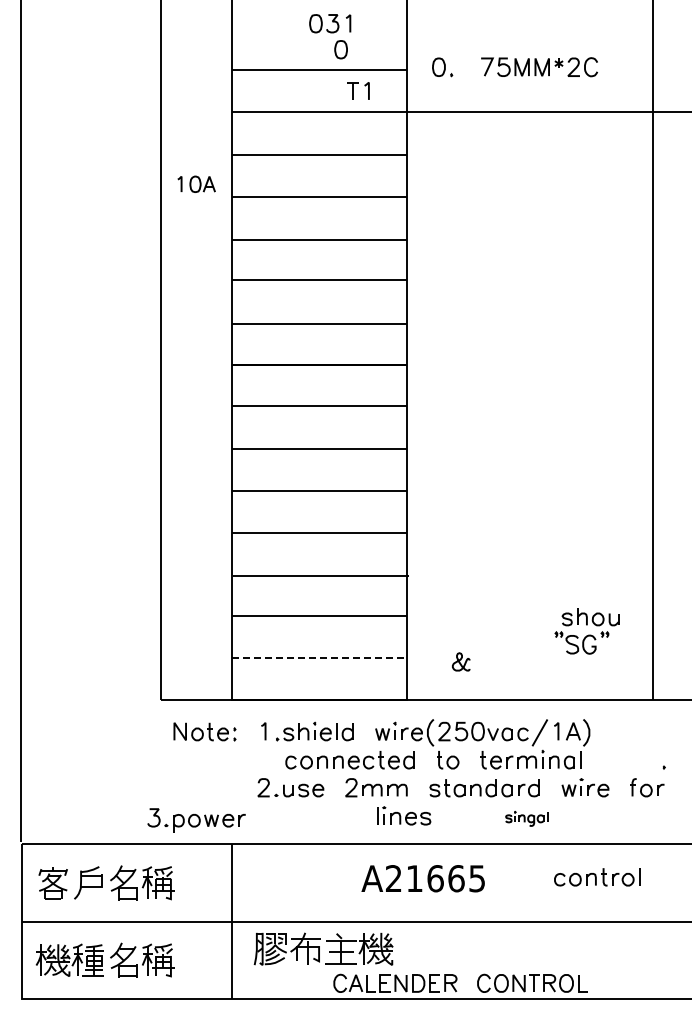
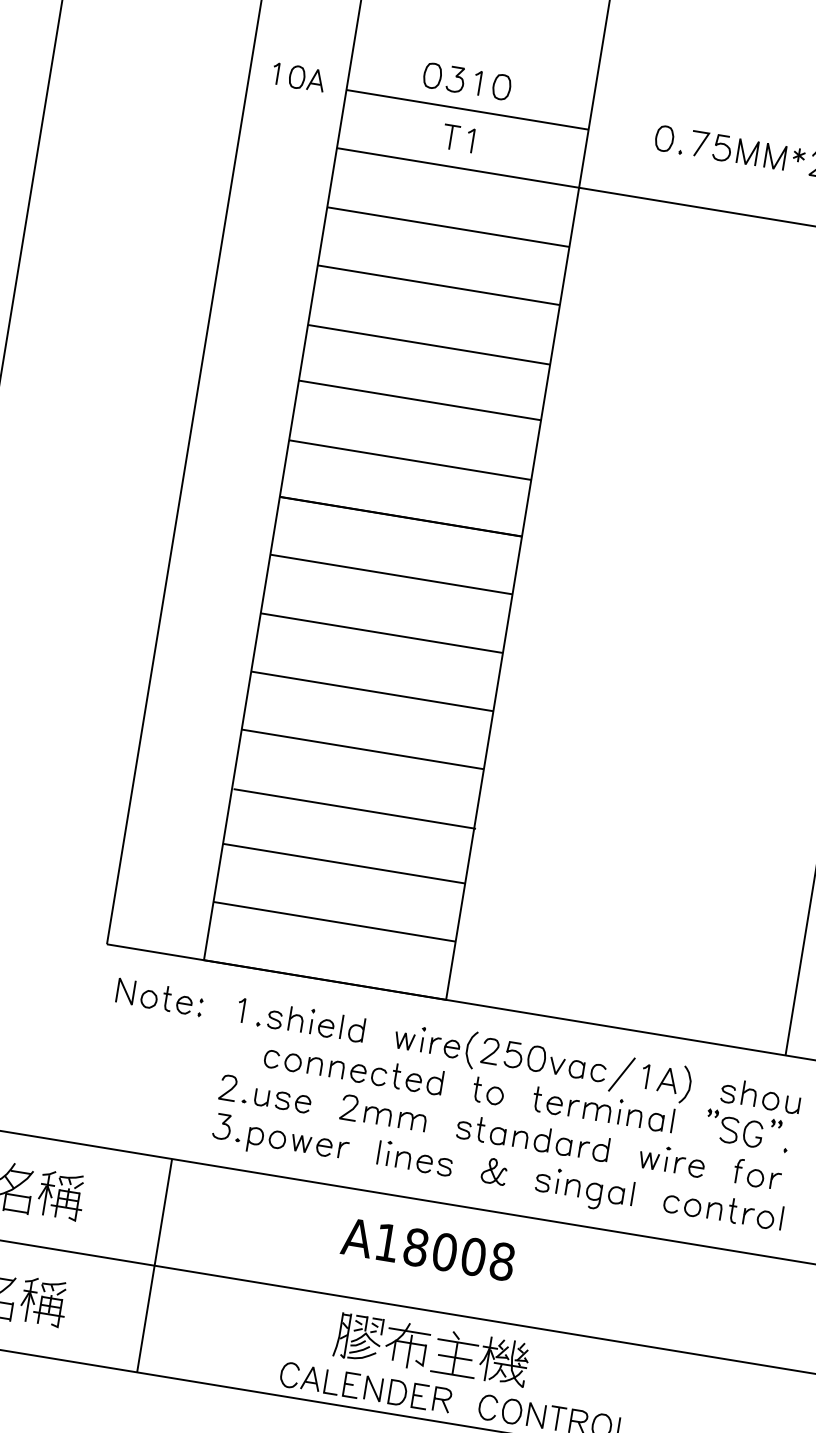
part: (330, 23) -> (452, 78), moved
part: (442, 67) -> (669, 139), moved
part: (358, 90) -> (458, 137), moved
part: (196, 183) -> (298, 76), moved
part: (586, 631) -> (751, 1115), moved
line: (319, 658) -> (334, 922), dashed -> solid
curve: (461, 660) -> (495, 1169), moved
part: (526, 818) -> (583, 1189), size x1.67
part: (196, 820) -> (280, 1140), moved
part: (597, 877) -> (723, 1209), moved
text: (435, 878) -> (444, 1251), A21665 -> A18008
part: (323, 948) -> (431, 1348), moved

